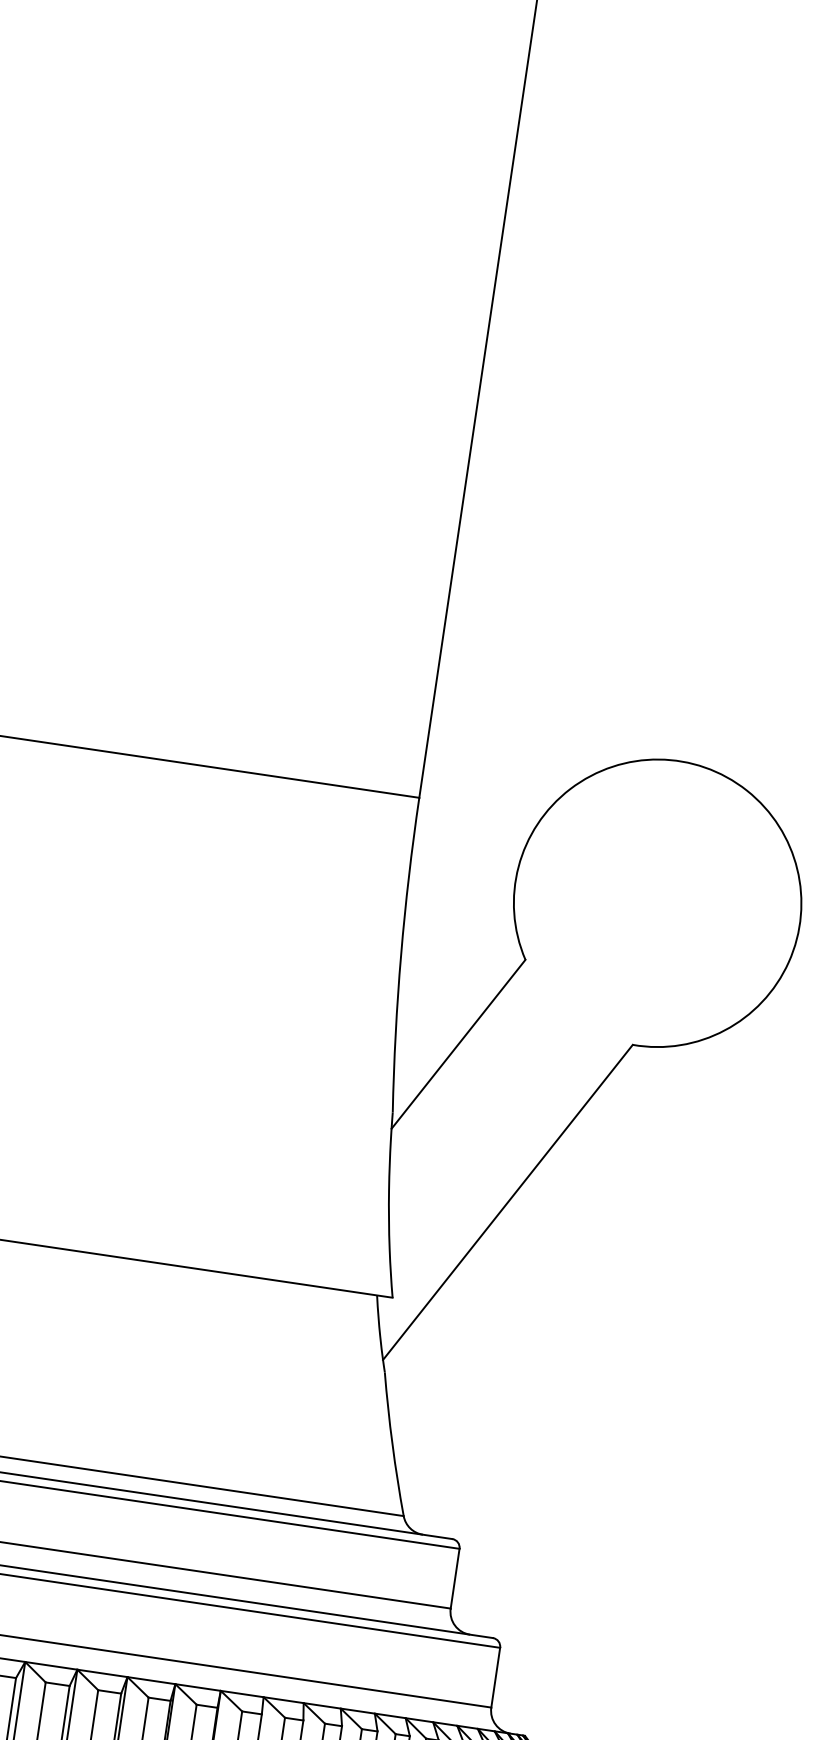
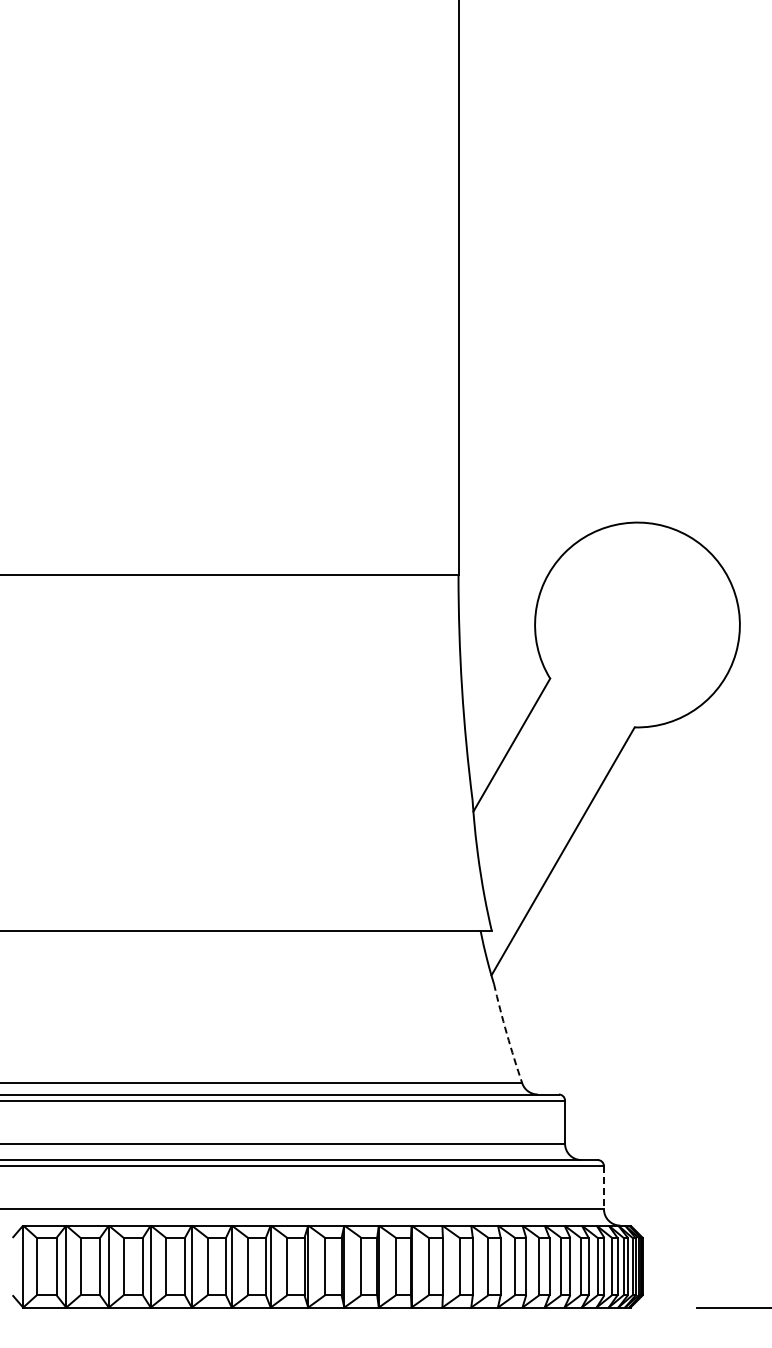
arc: (391, 1444) -> (506, 1034), solid -> dashed
line: (495, 1677) -> (603, 1187), solid -> dashed

